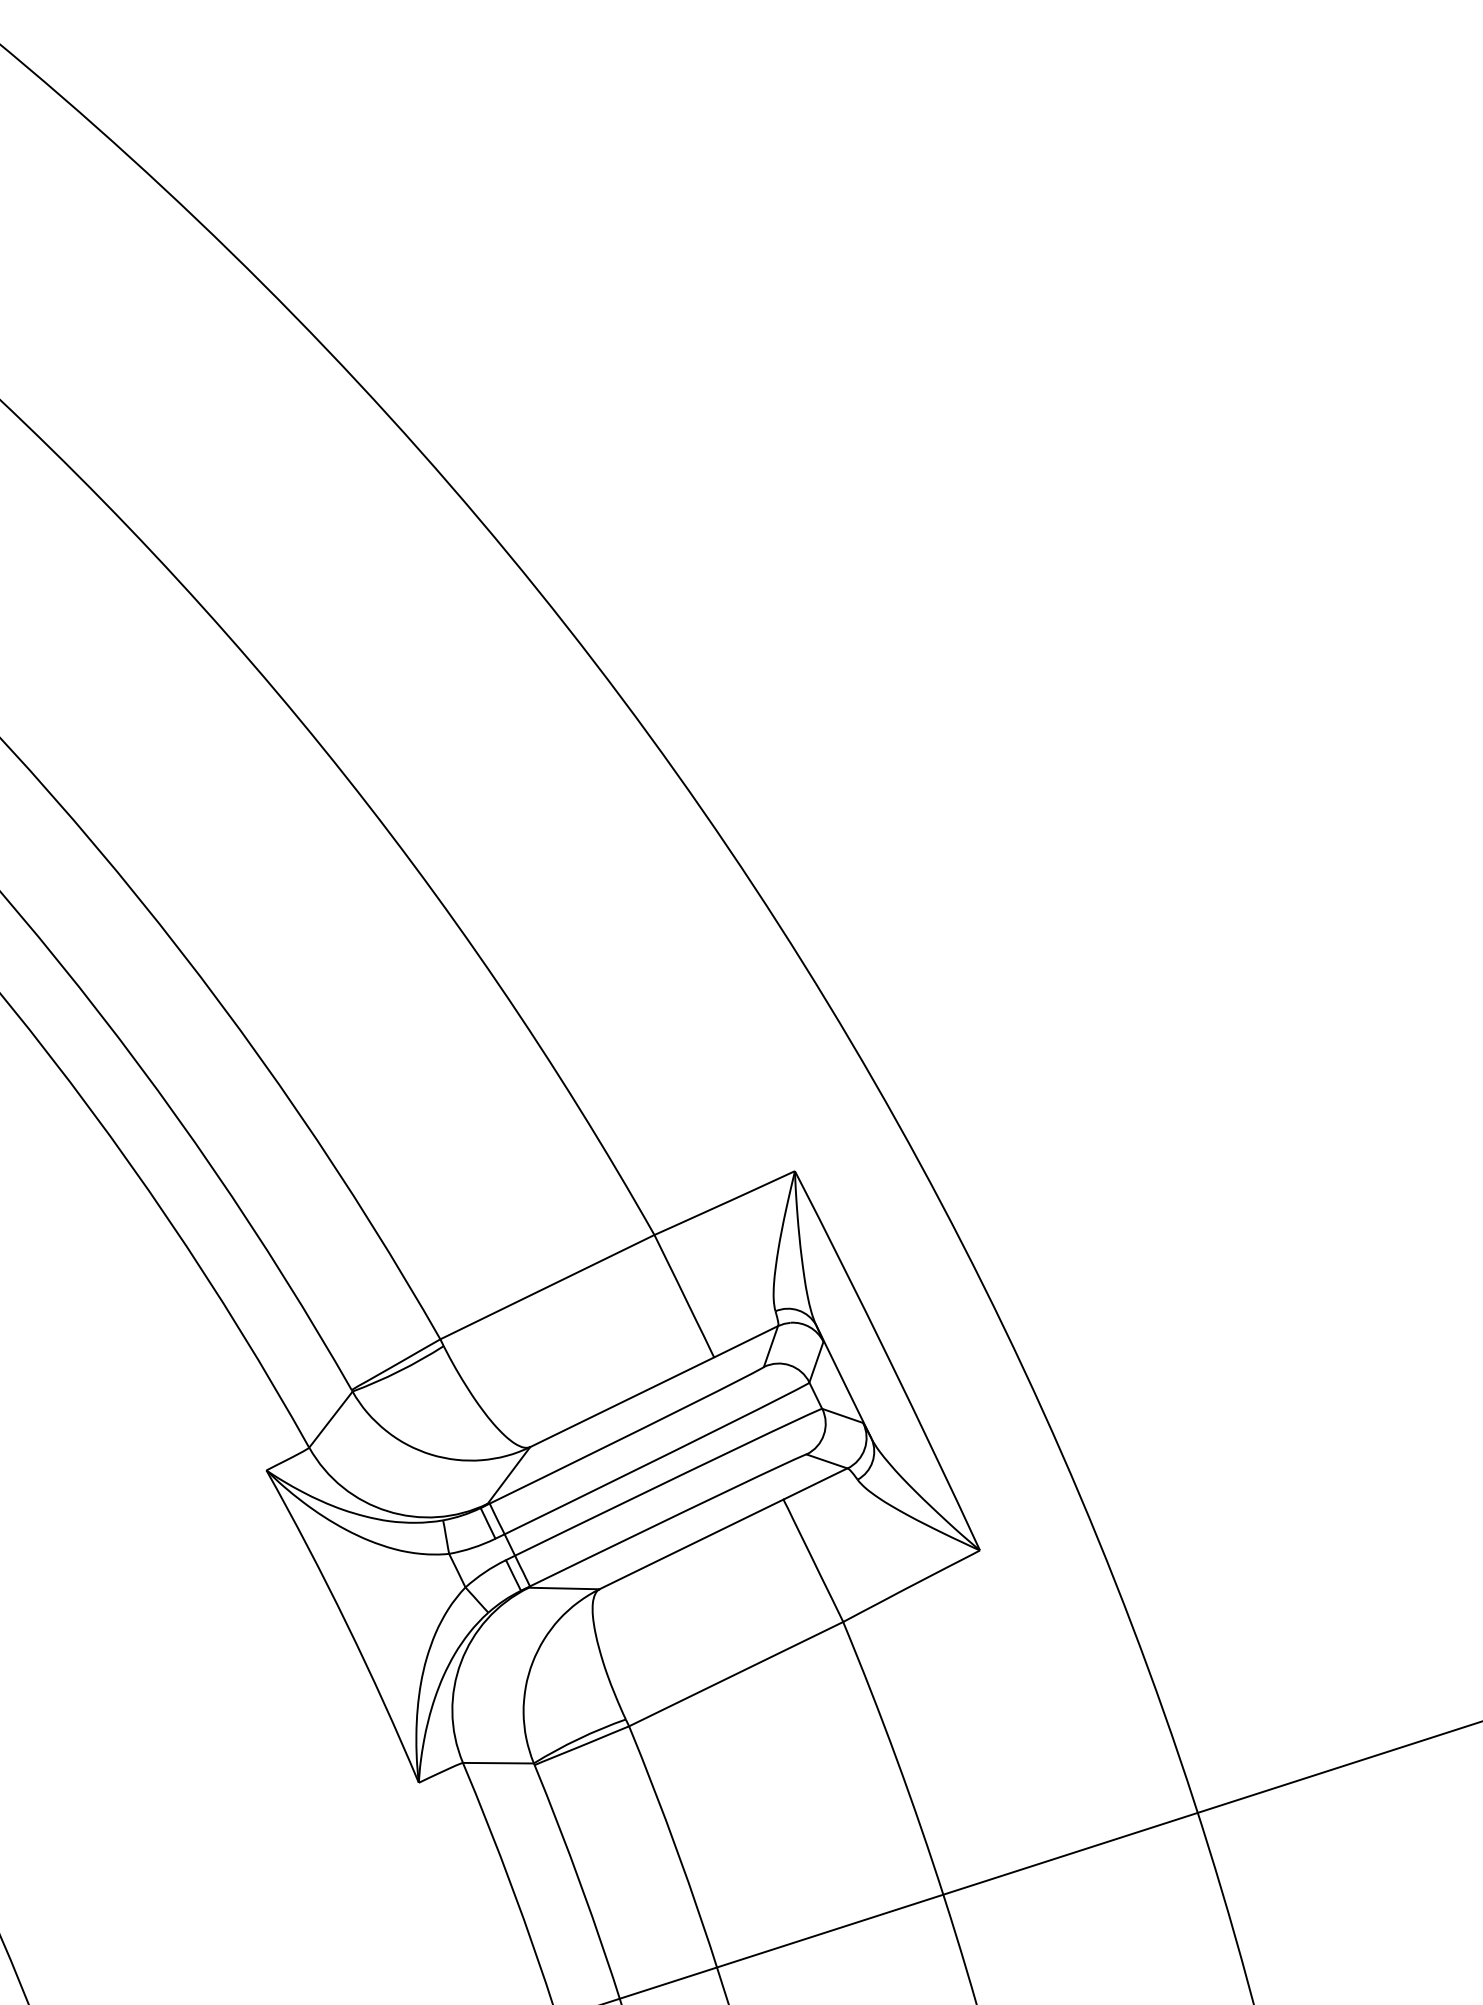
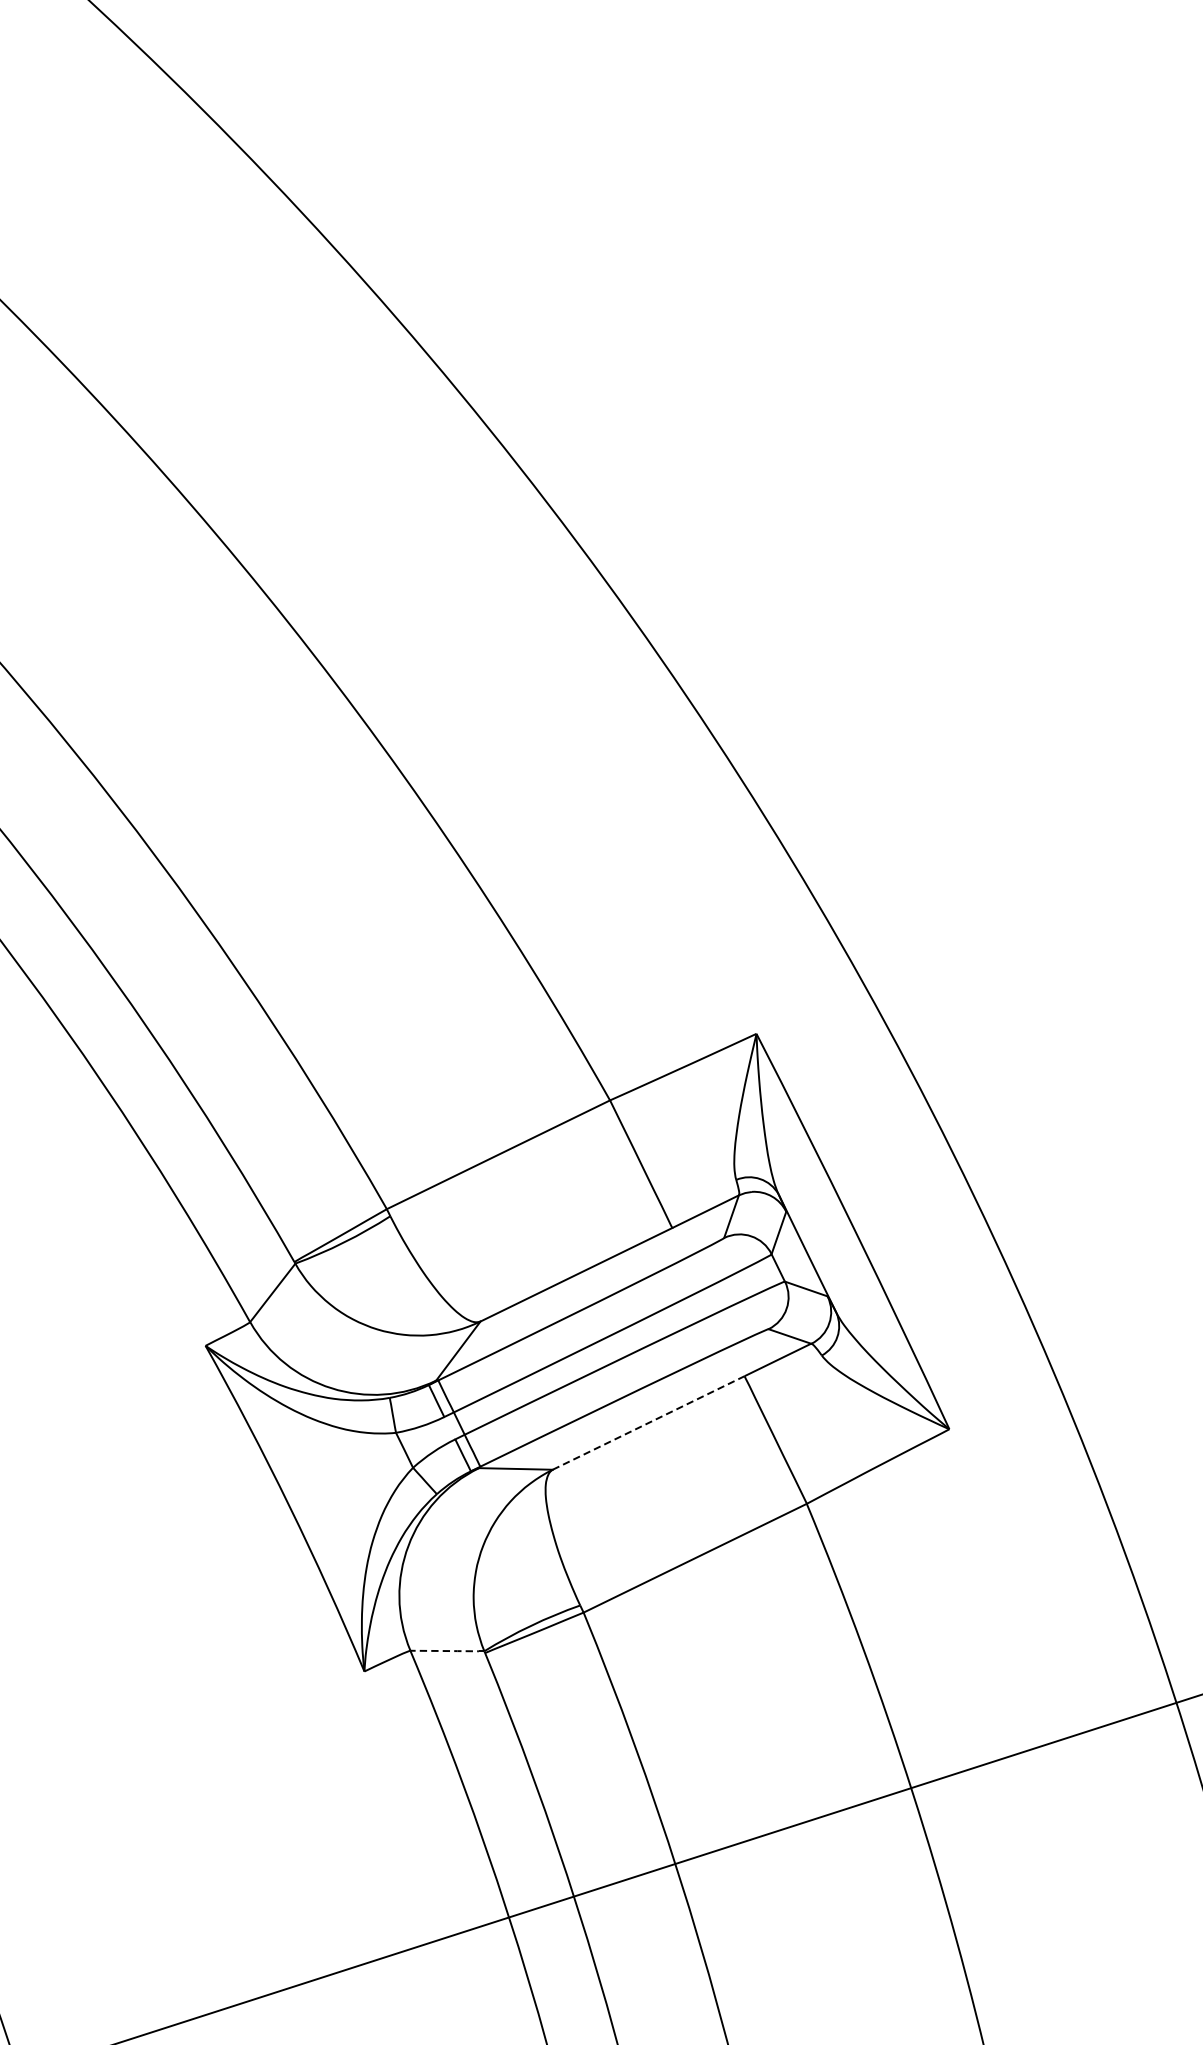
line: (691, 1544) -> (648, 1423), solid -> dashed
line: (500, 1763) -> (449, 1651), solid -> dashed

